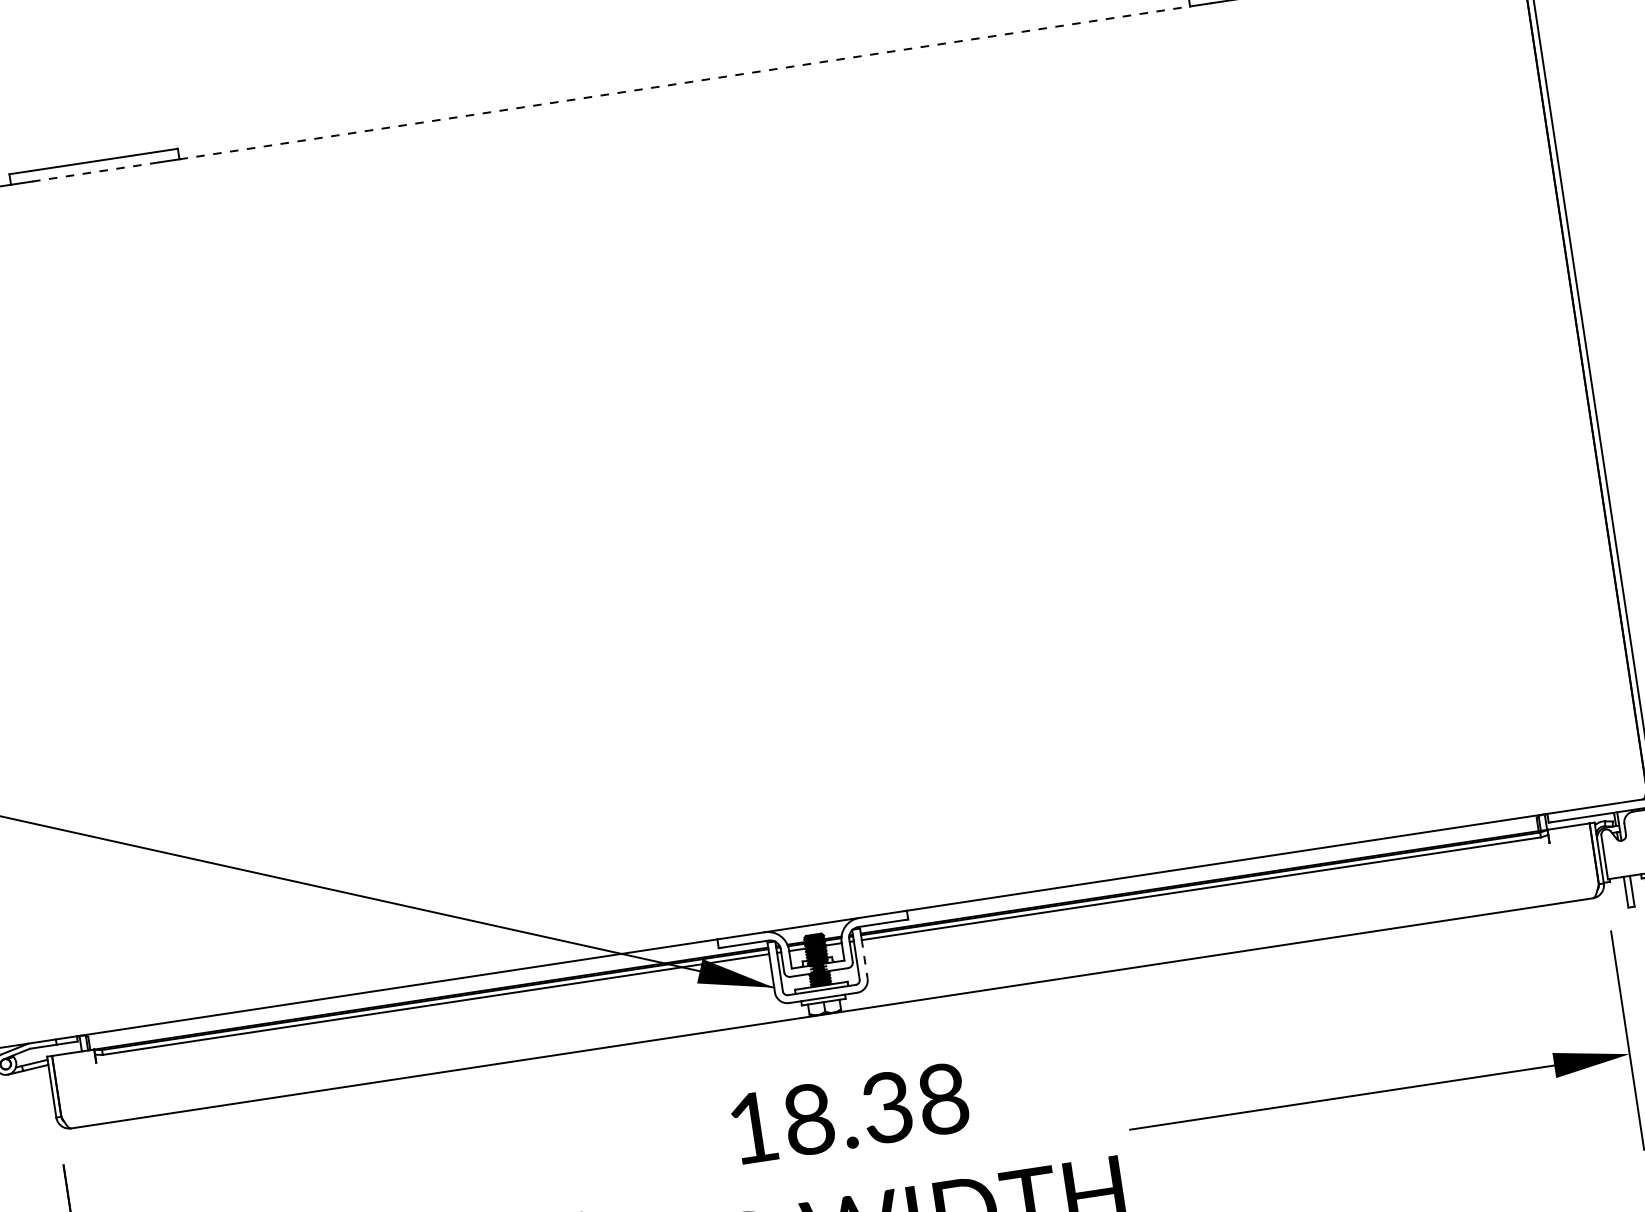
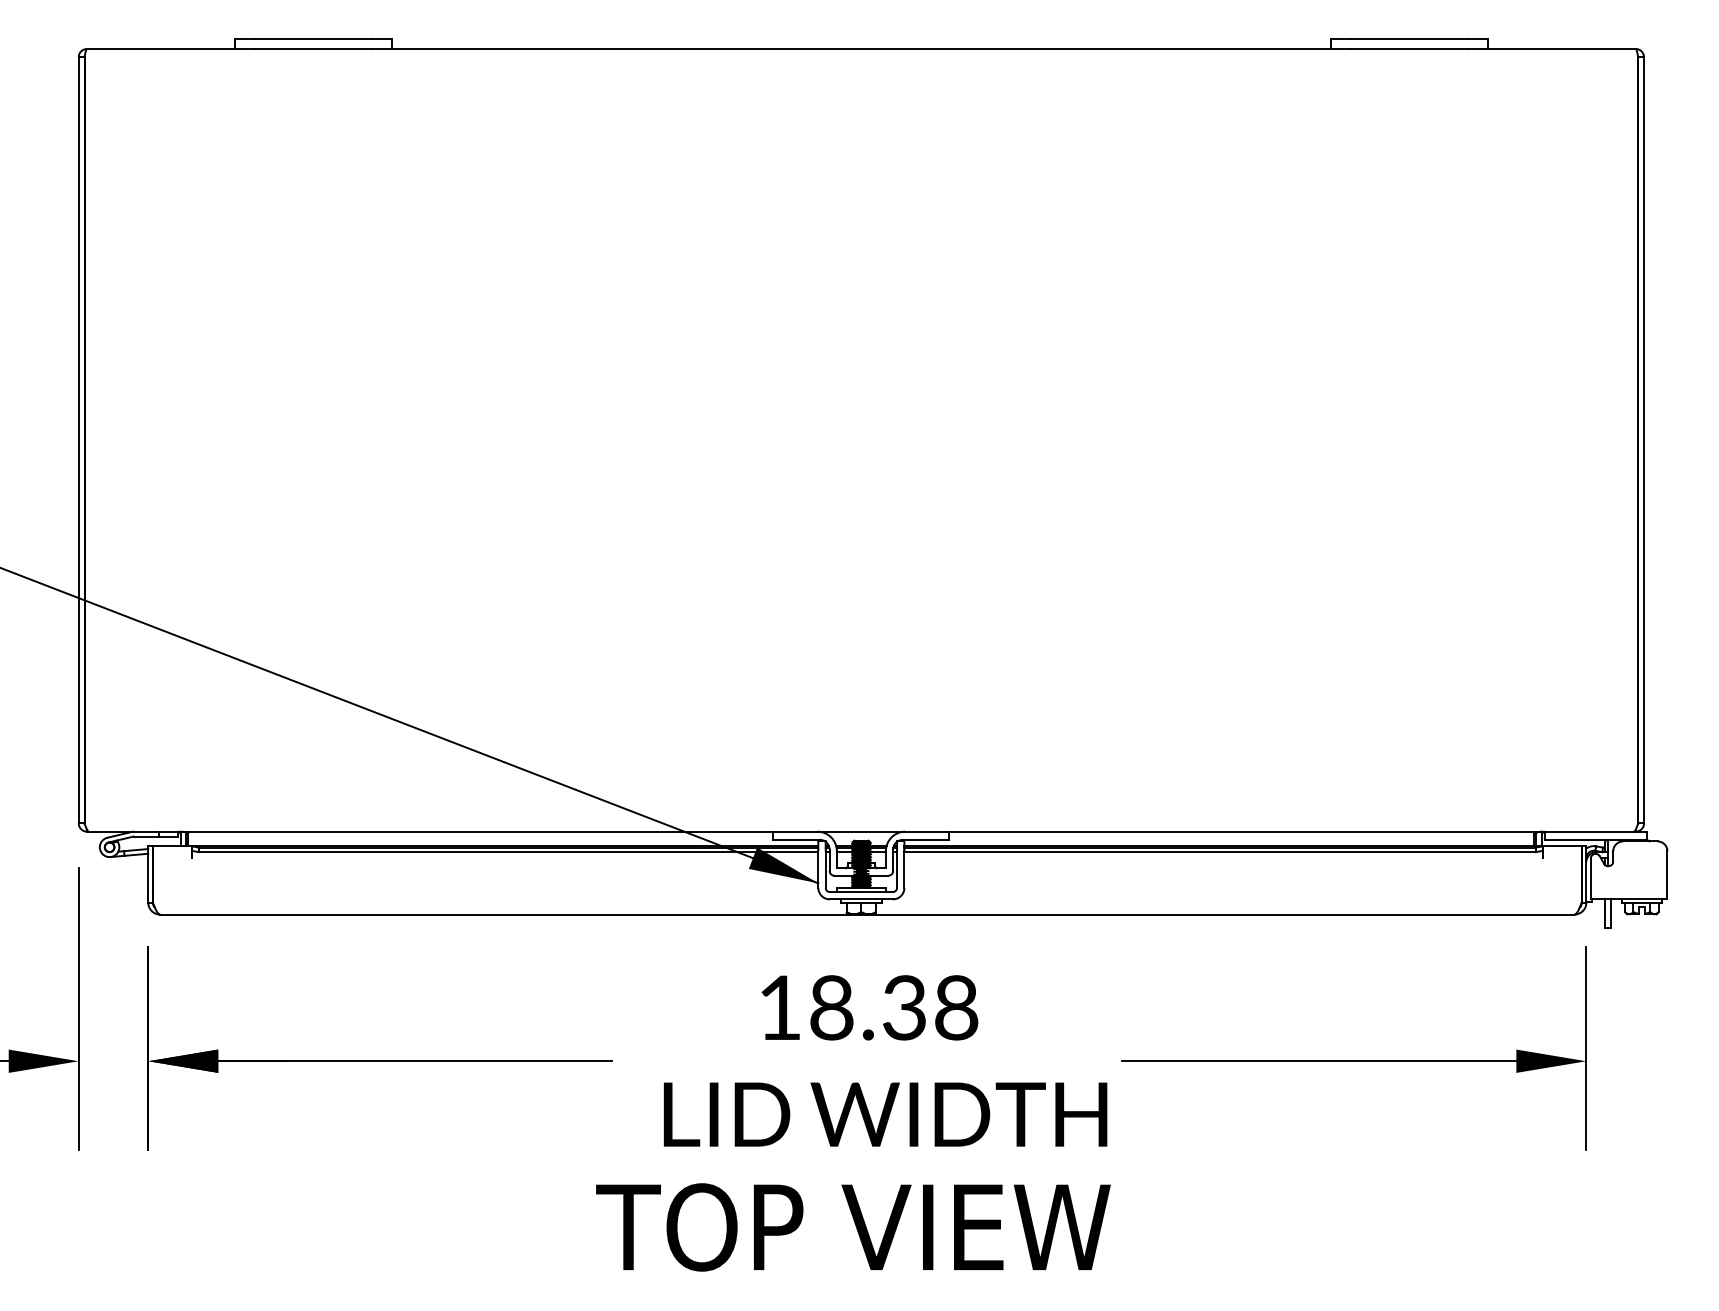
line: (684, 83) -> (861, 49), dashed -> solid
line: (95, 172) -> (313, 49), dashed -> solid
line: (864, 959) -> (904, 870), dashed -> solid

